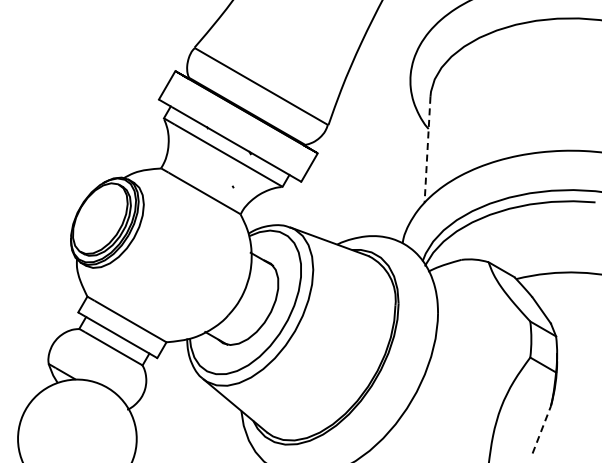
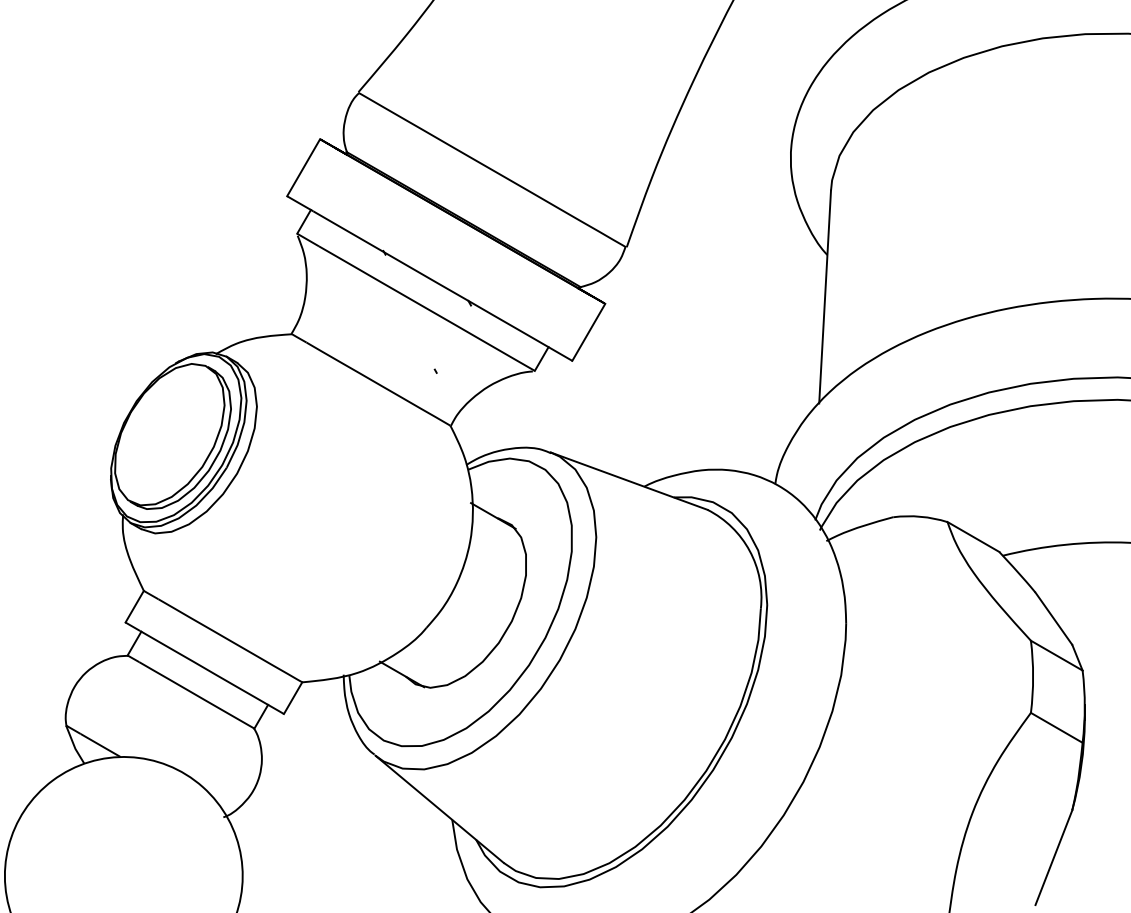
line: (427, 150) -> (825, 298), dashed -> solid
line: (541, 429) -> (1053, 856), dashed -> solid

